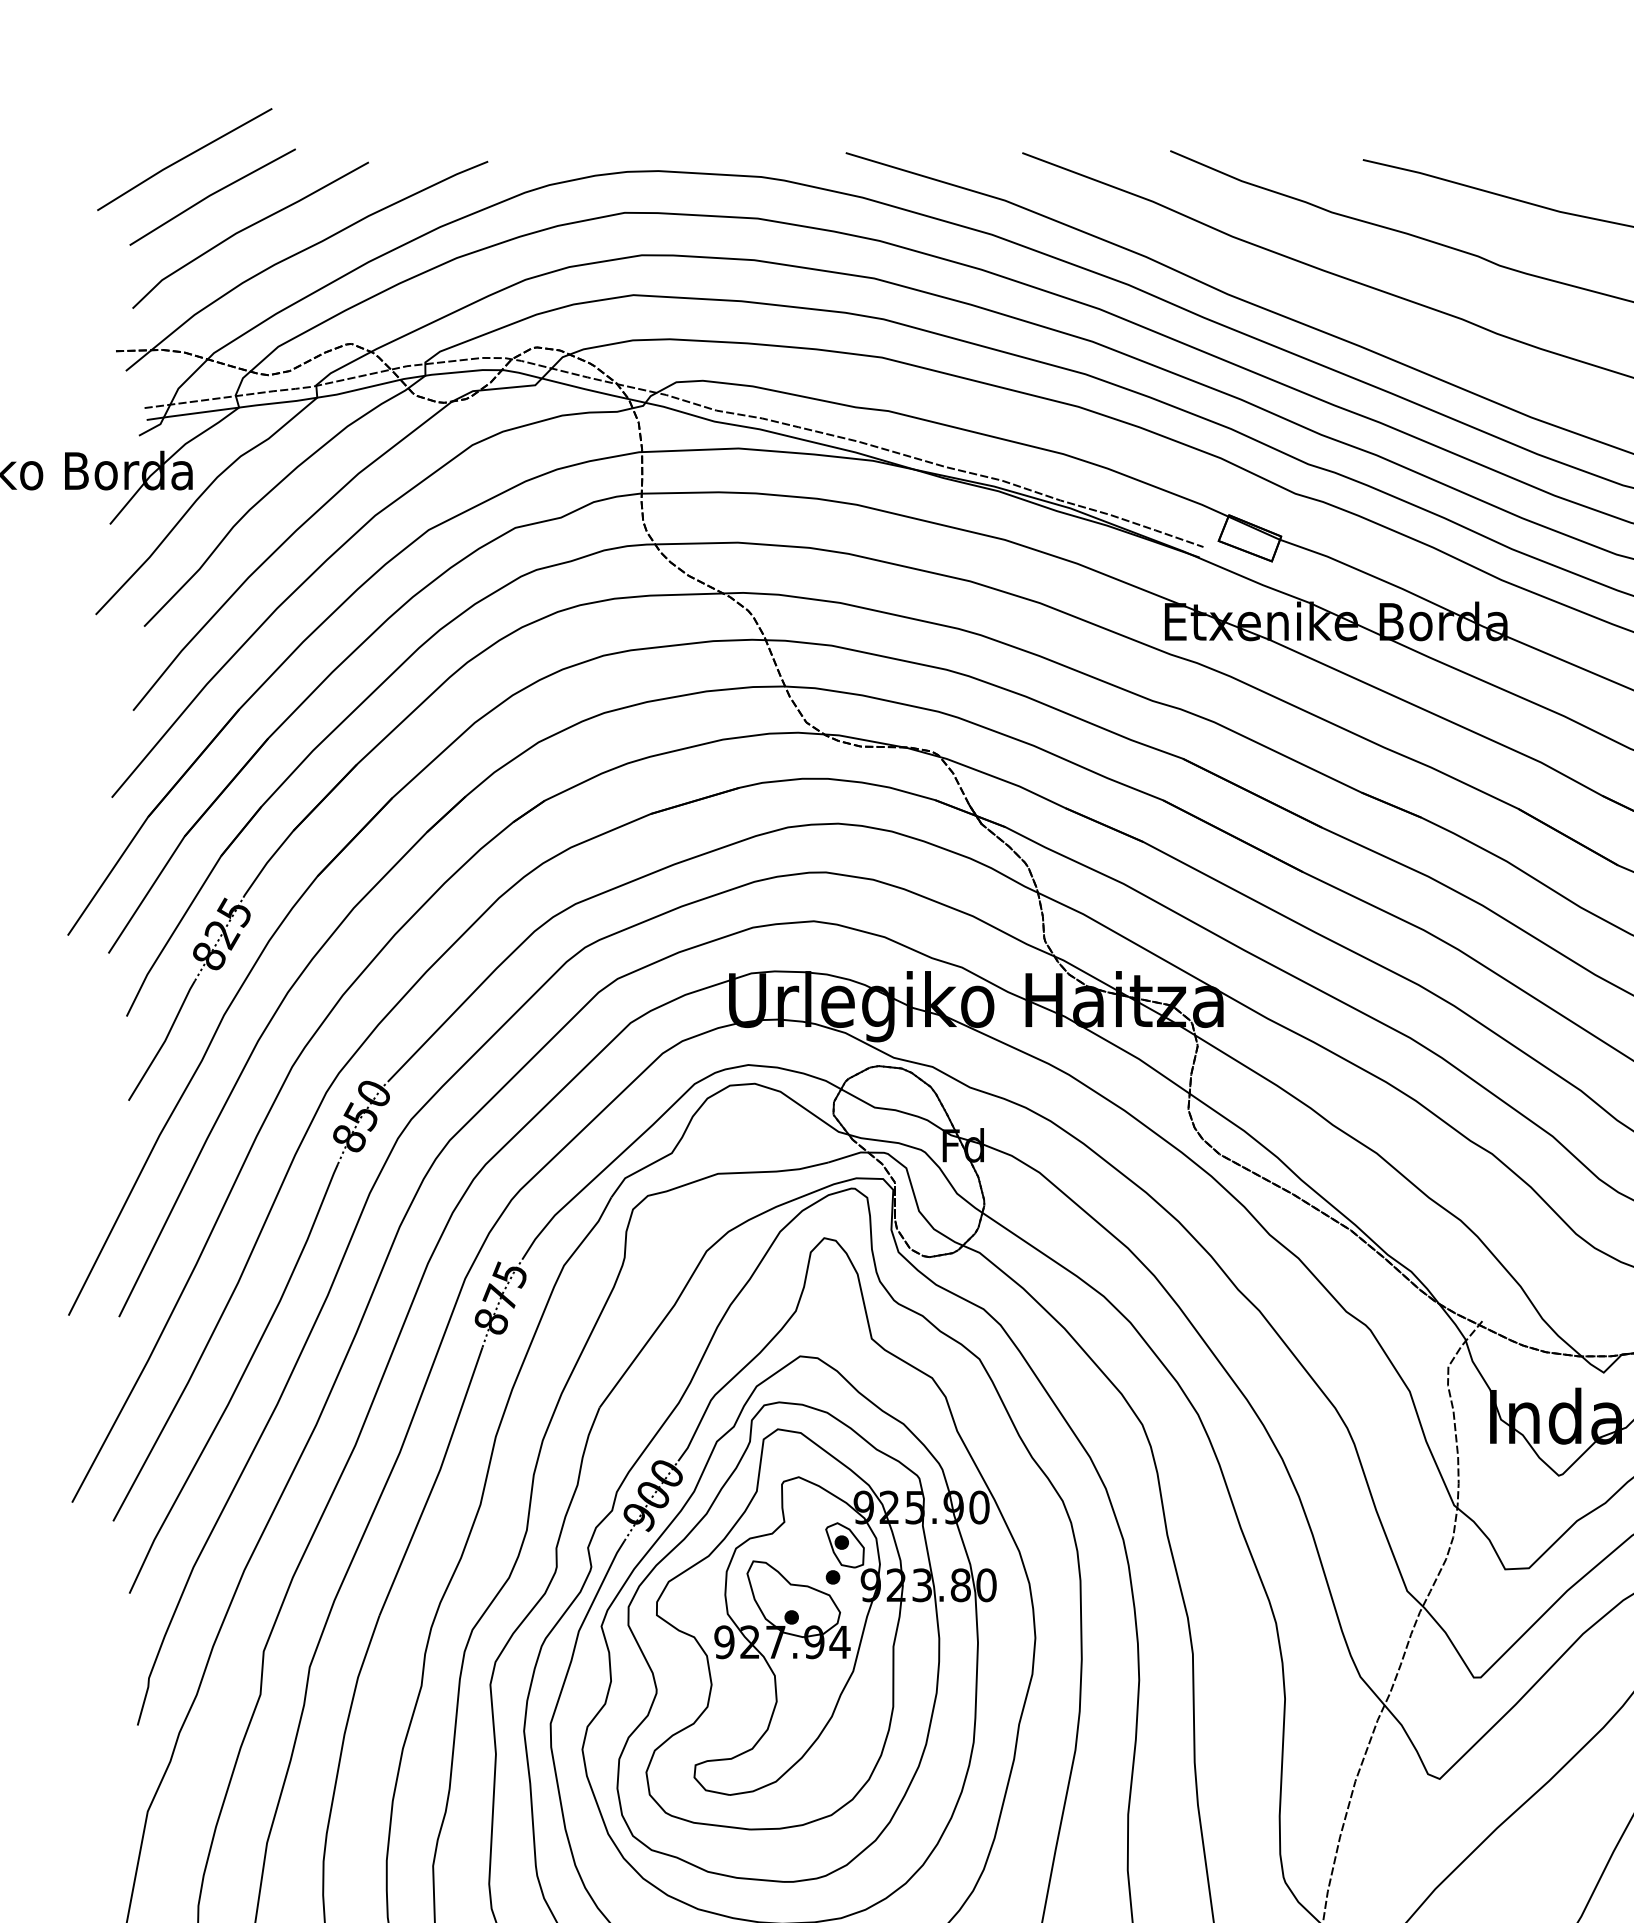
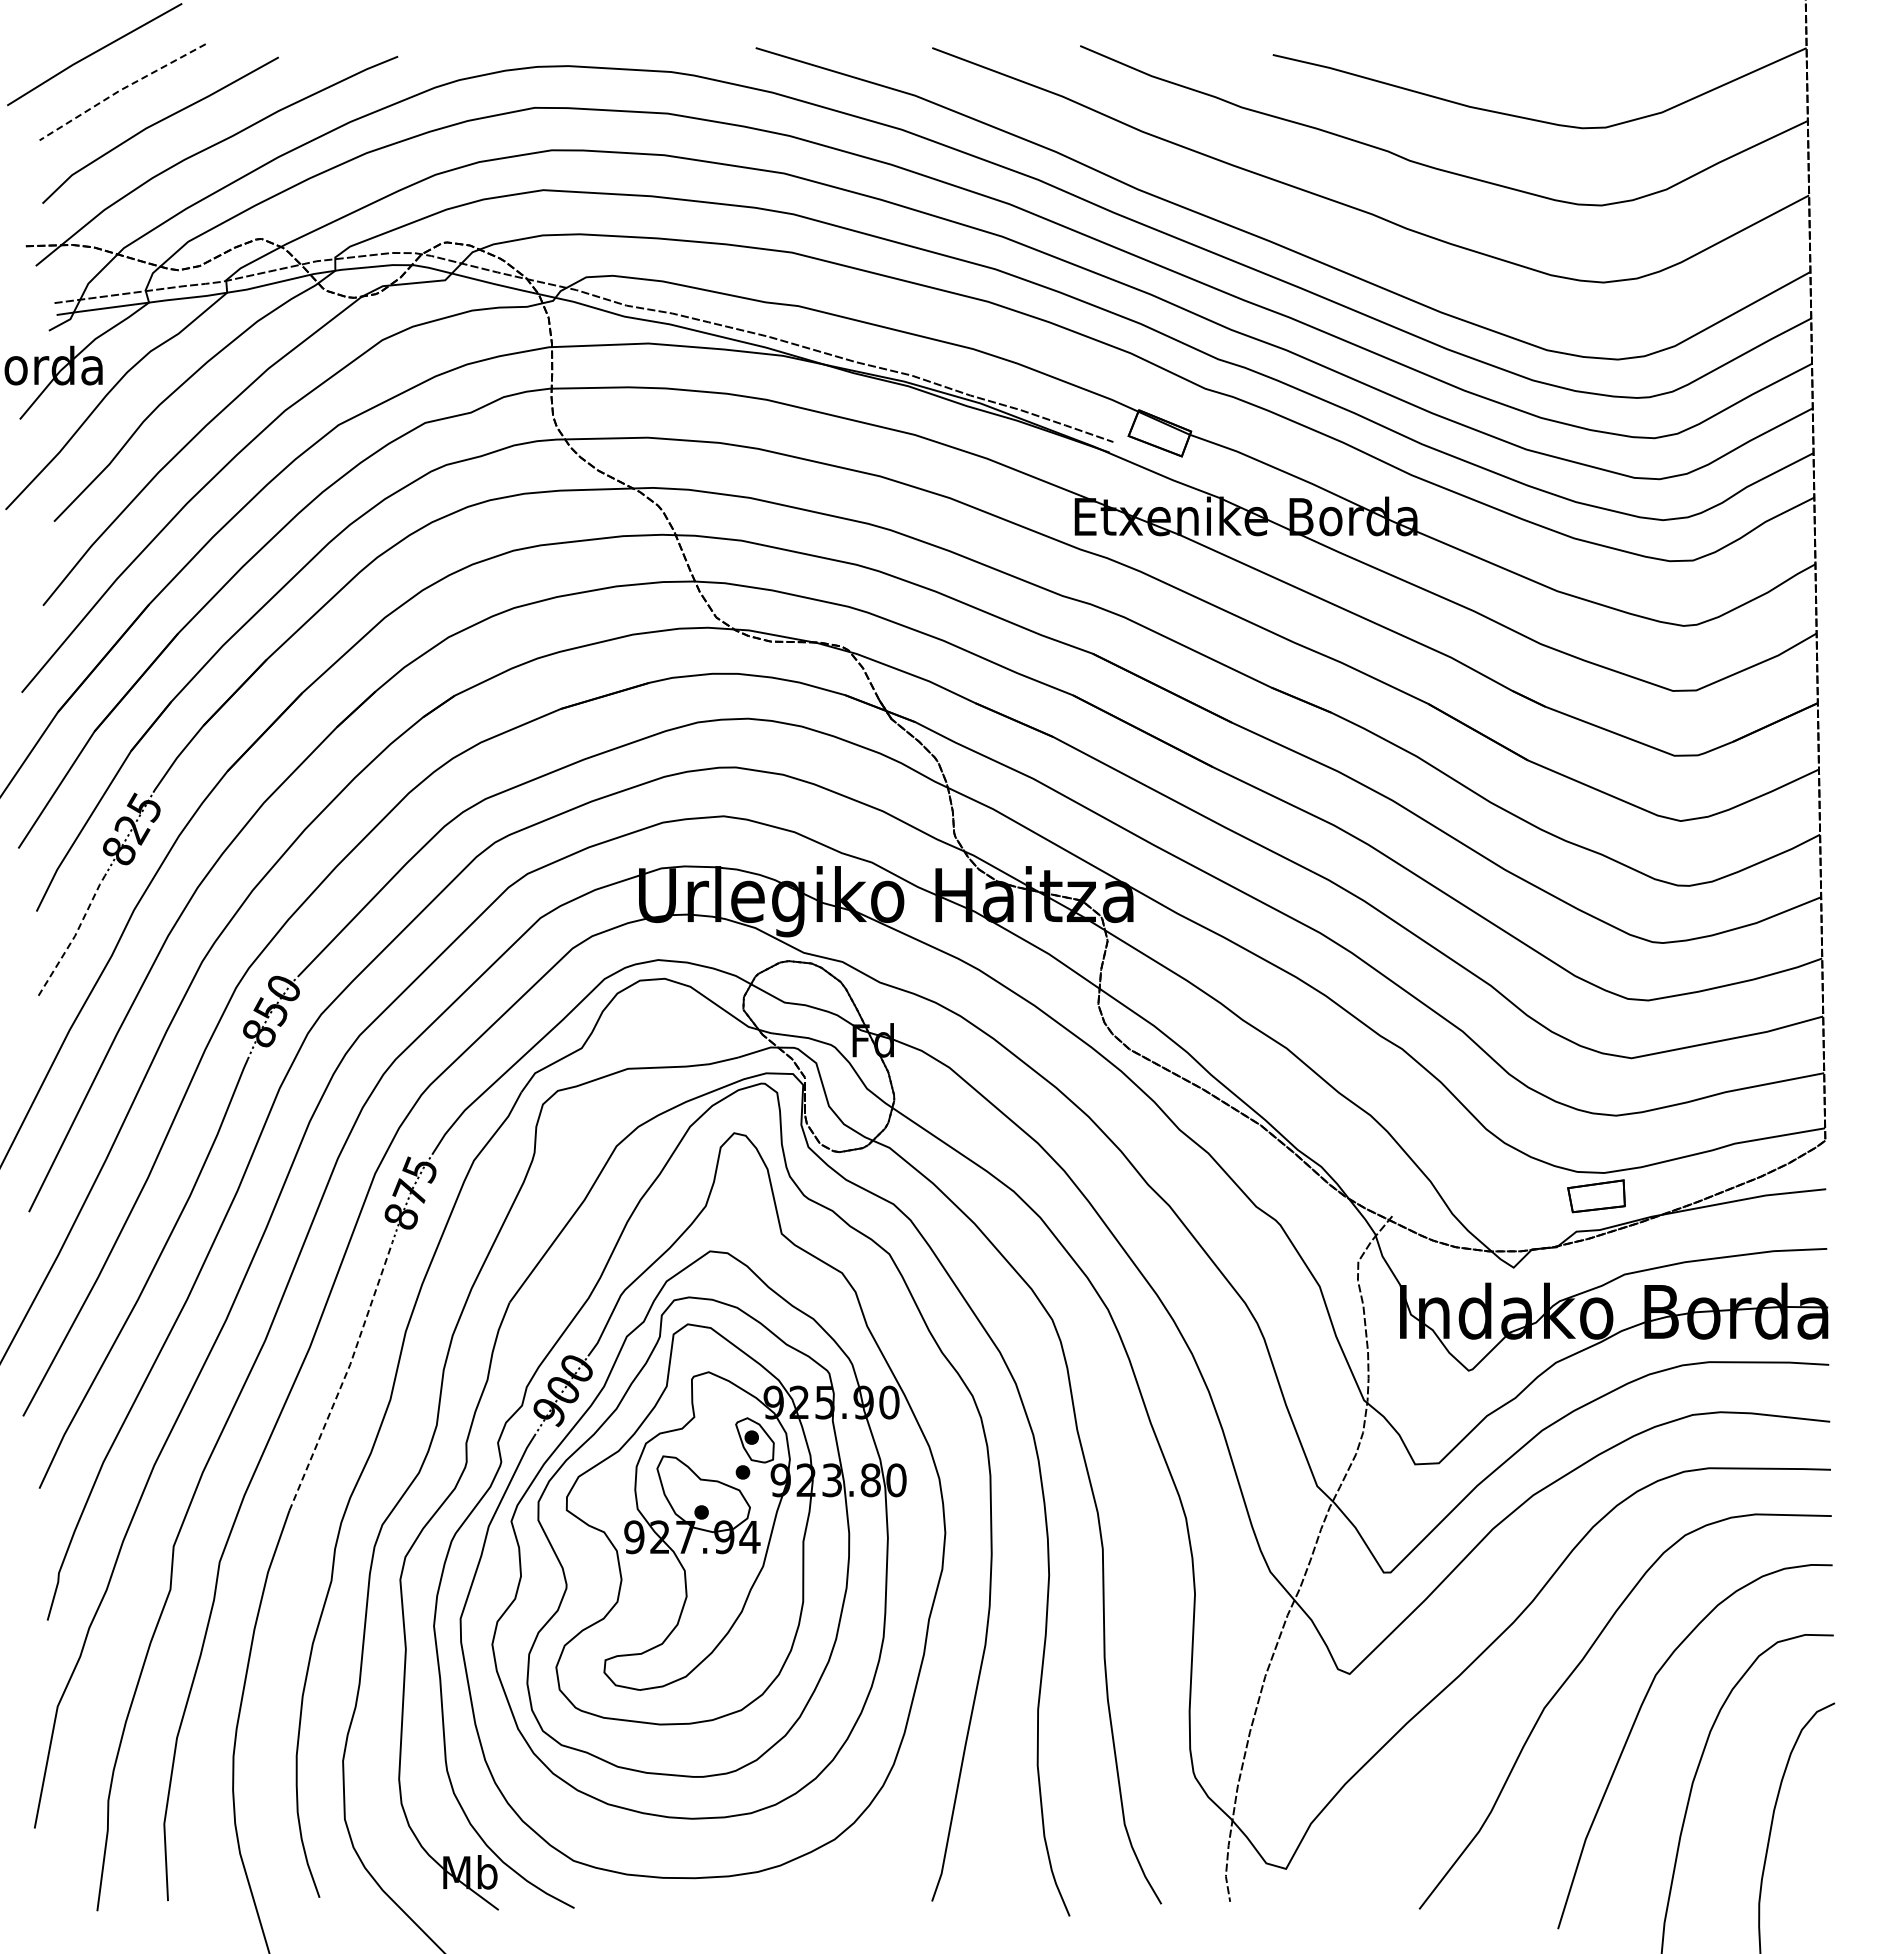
line: (210, 195) -> (120, 90), solid -> dashed
line: (165, 1041) -> (75, 936), solid -> dashed
line: (434, 1482) -> (344, 1377), solid -> dashed

